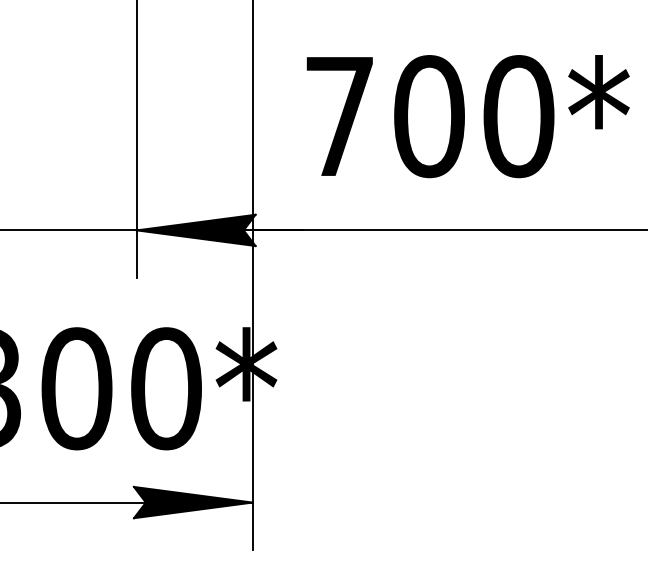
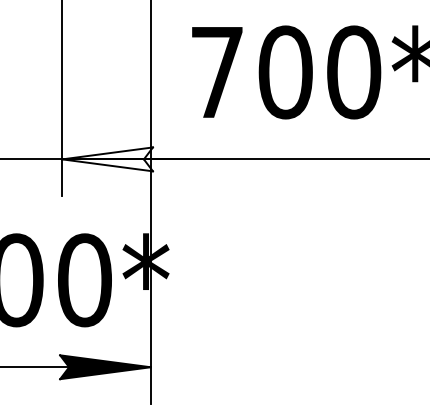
fill: (195, 230) -> (107, 159), removed

